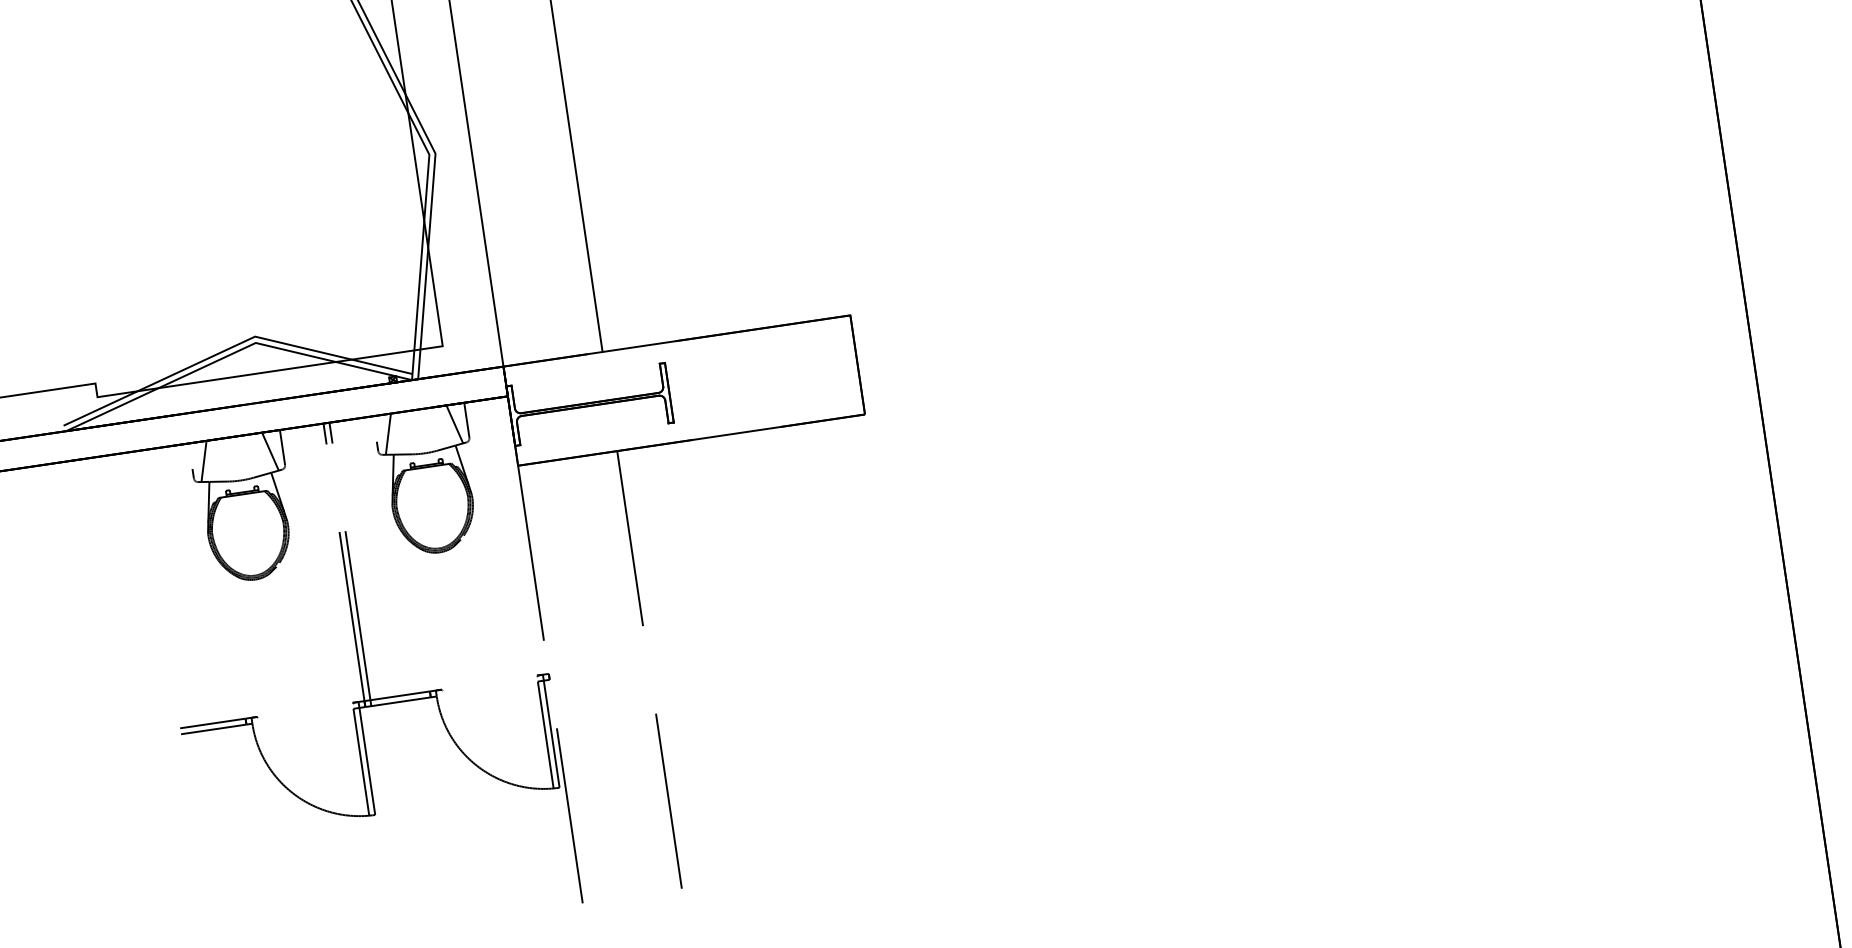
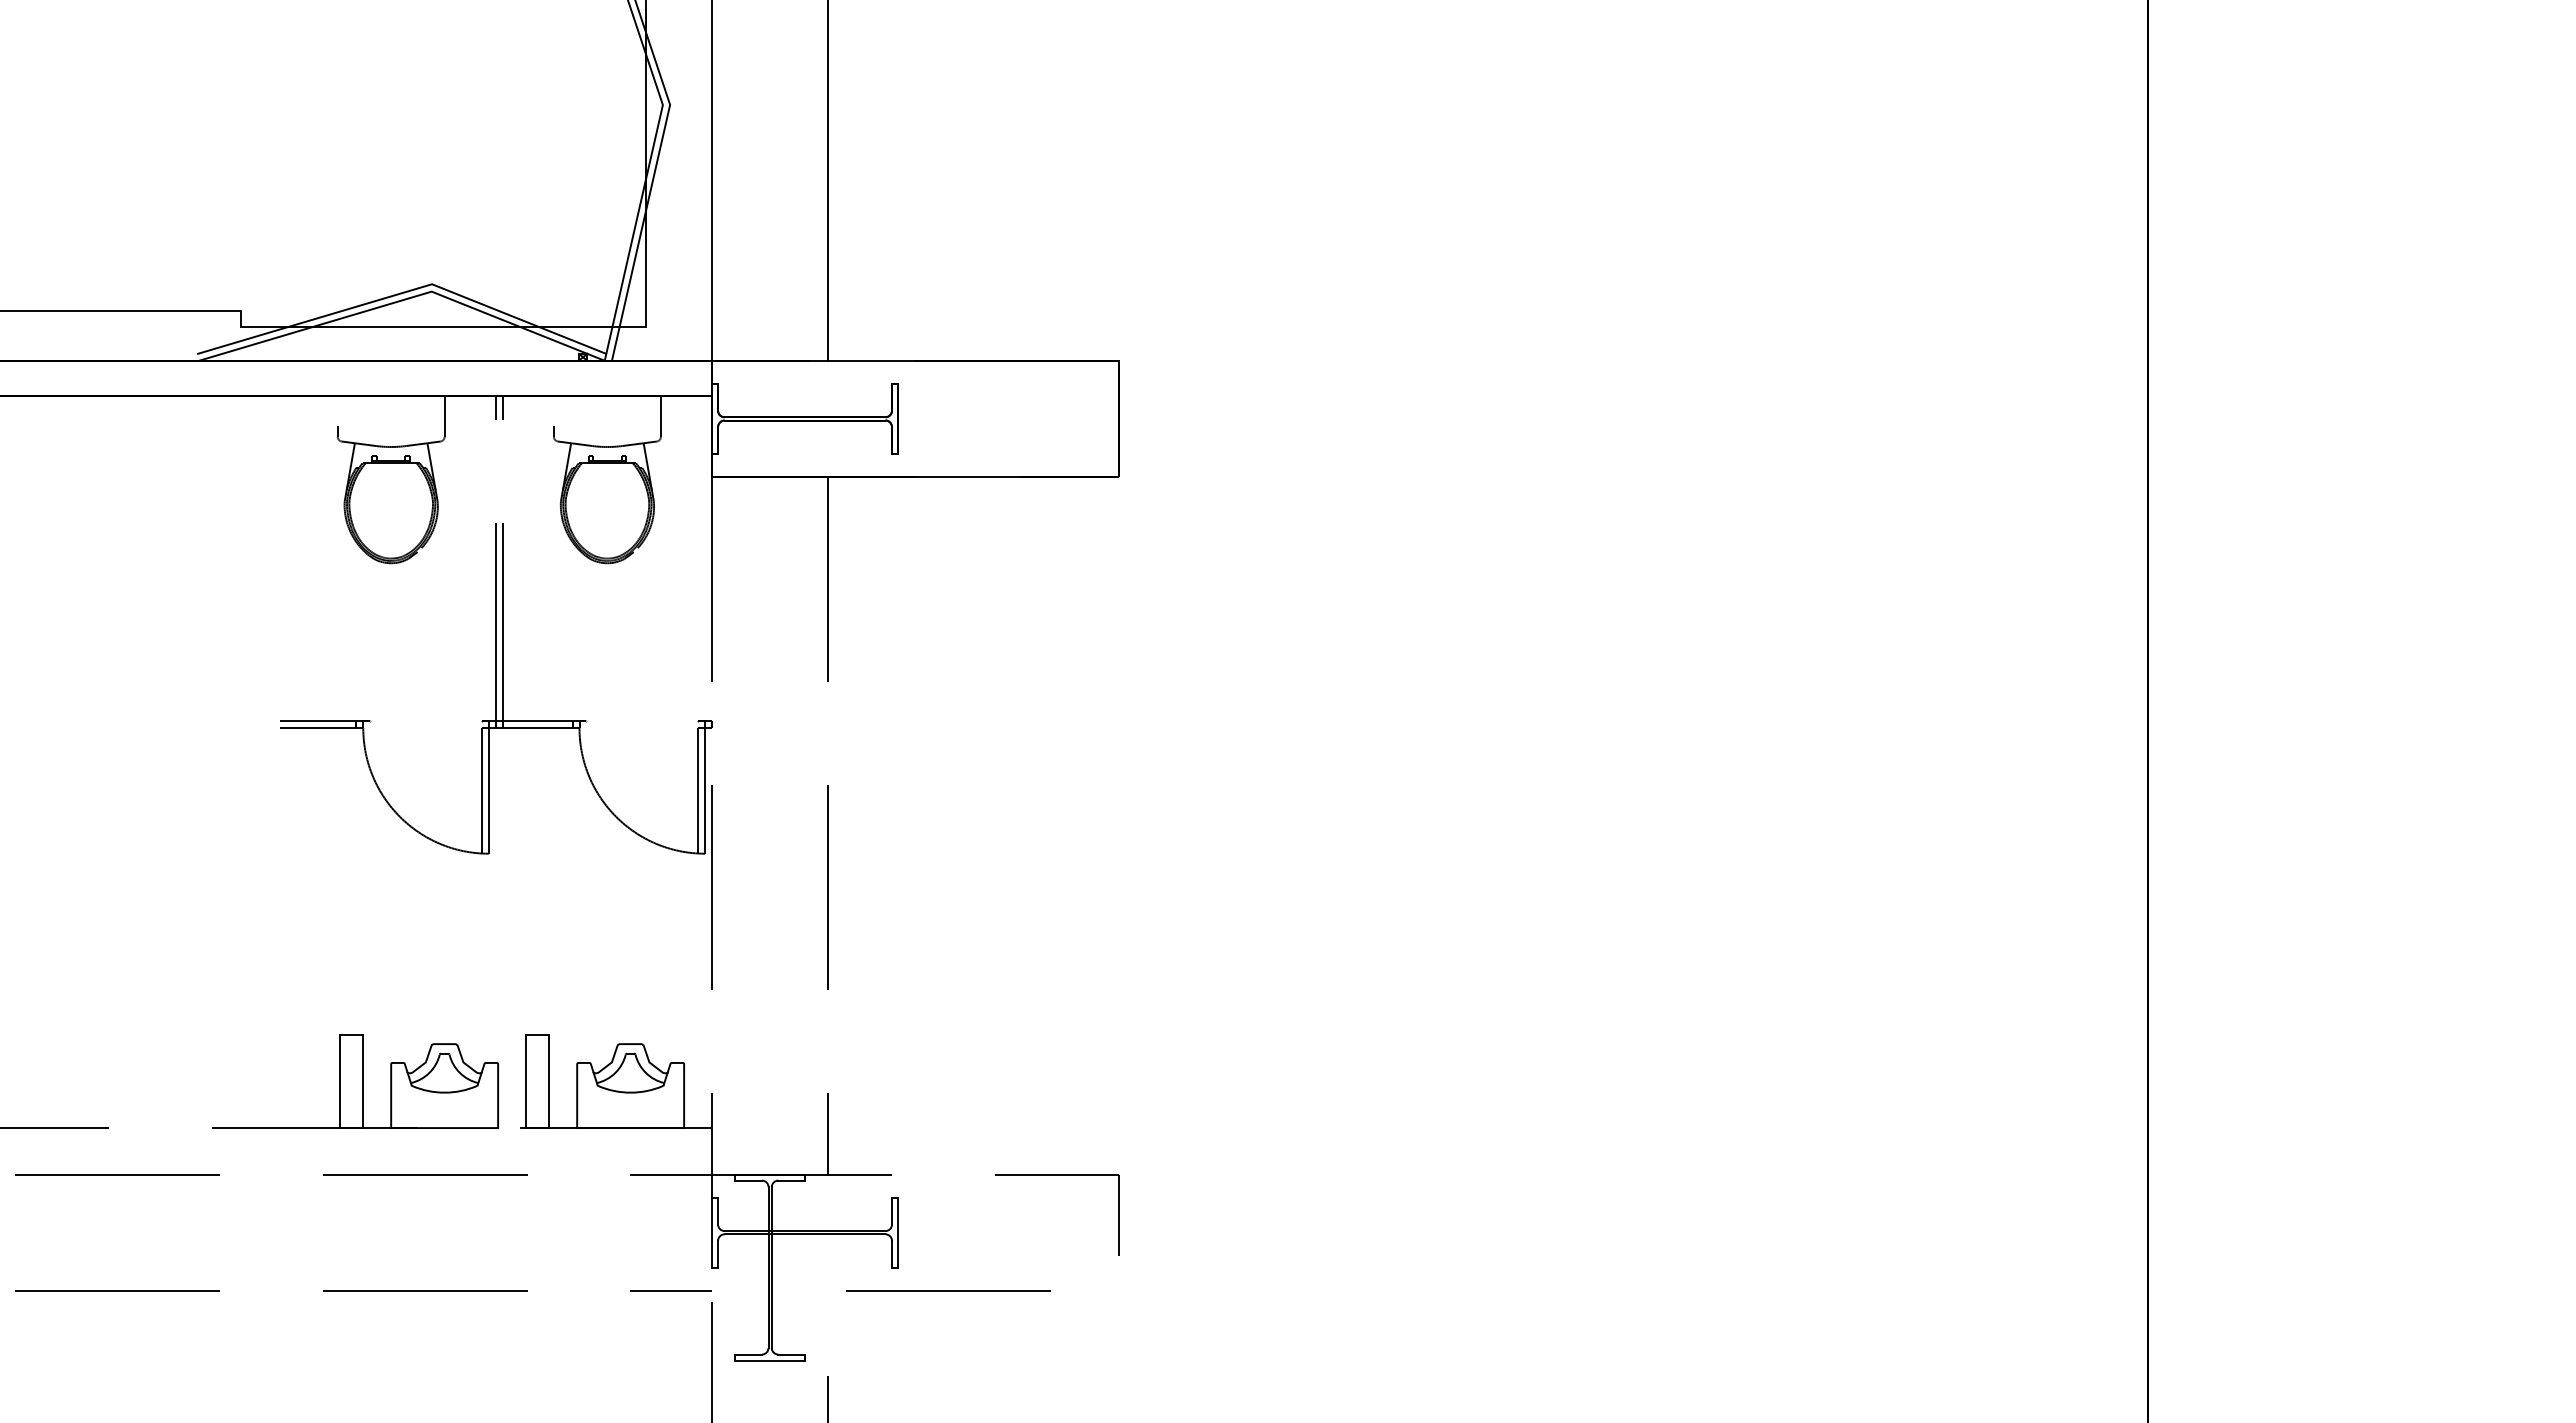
line: (454, 424) -> (645, 418), removed
line: (388, 433) -> (568, 418), removed
line: (269, 451) -> (429, 418), removed
line: (203, 461) -> (351, 418), removed

